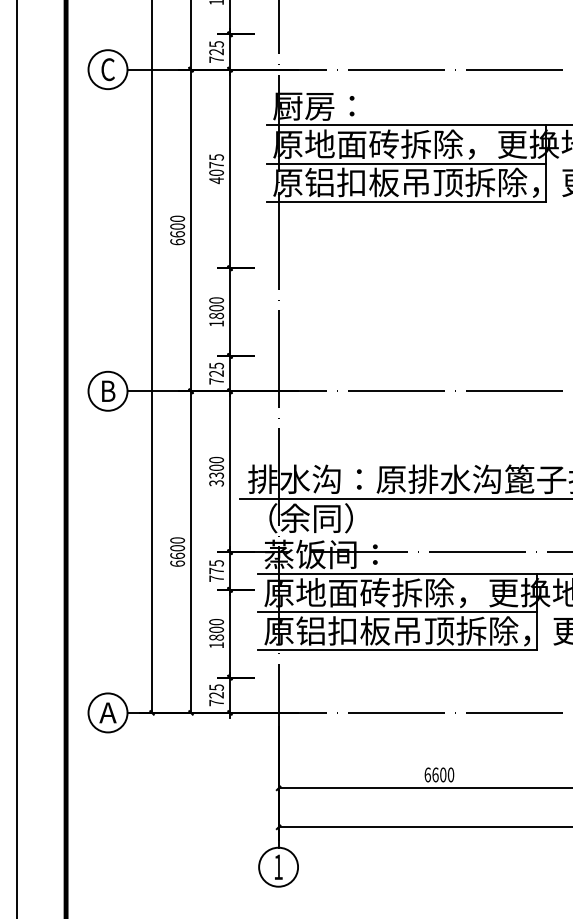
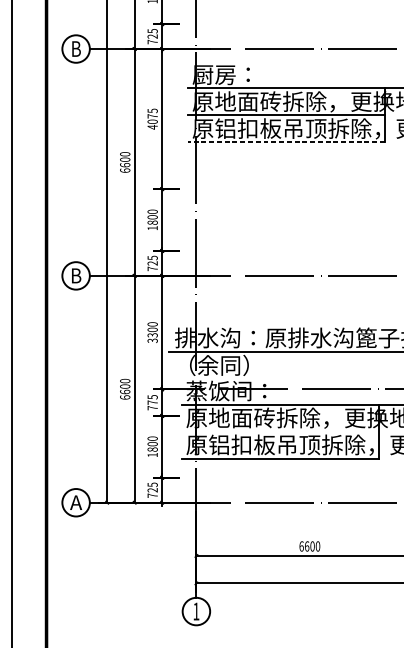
text: (107, 69) -> (75, 48), C -> B
line: (405, 201) -> (285, 142), solid -> dashed
line: (397, 612) -> (280, 431), removed

